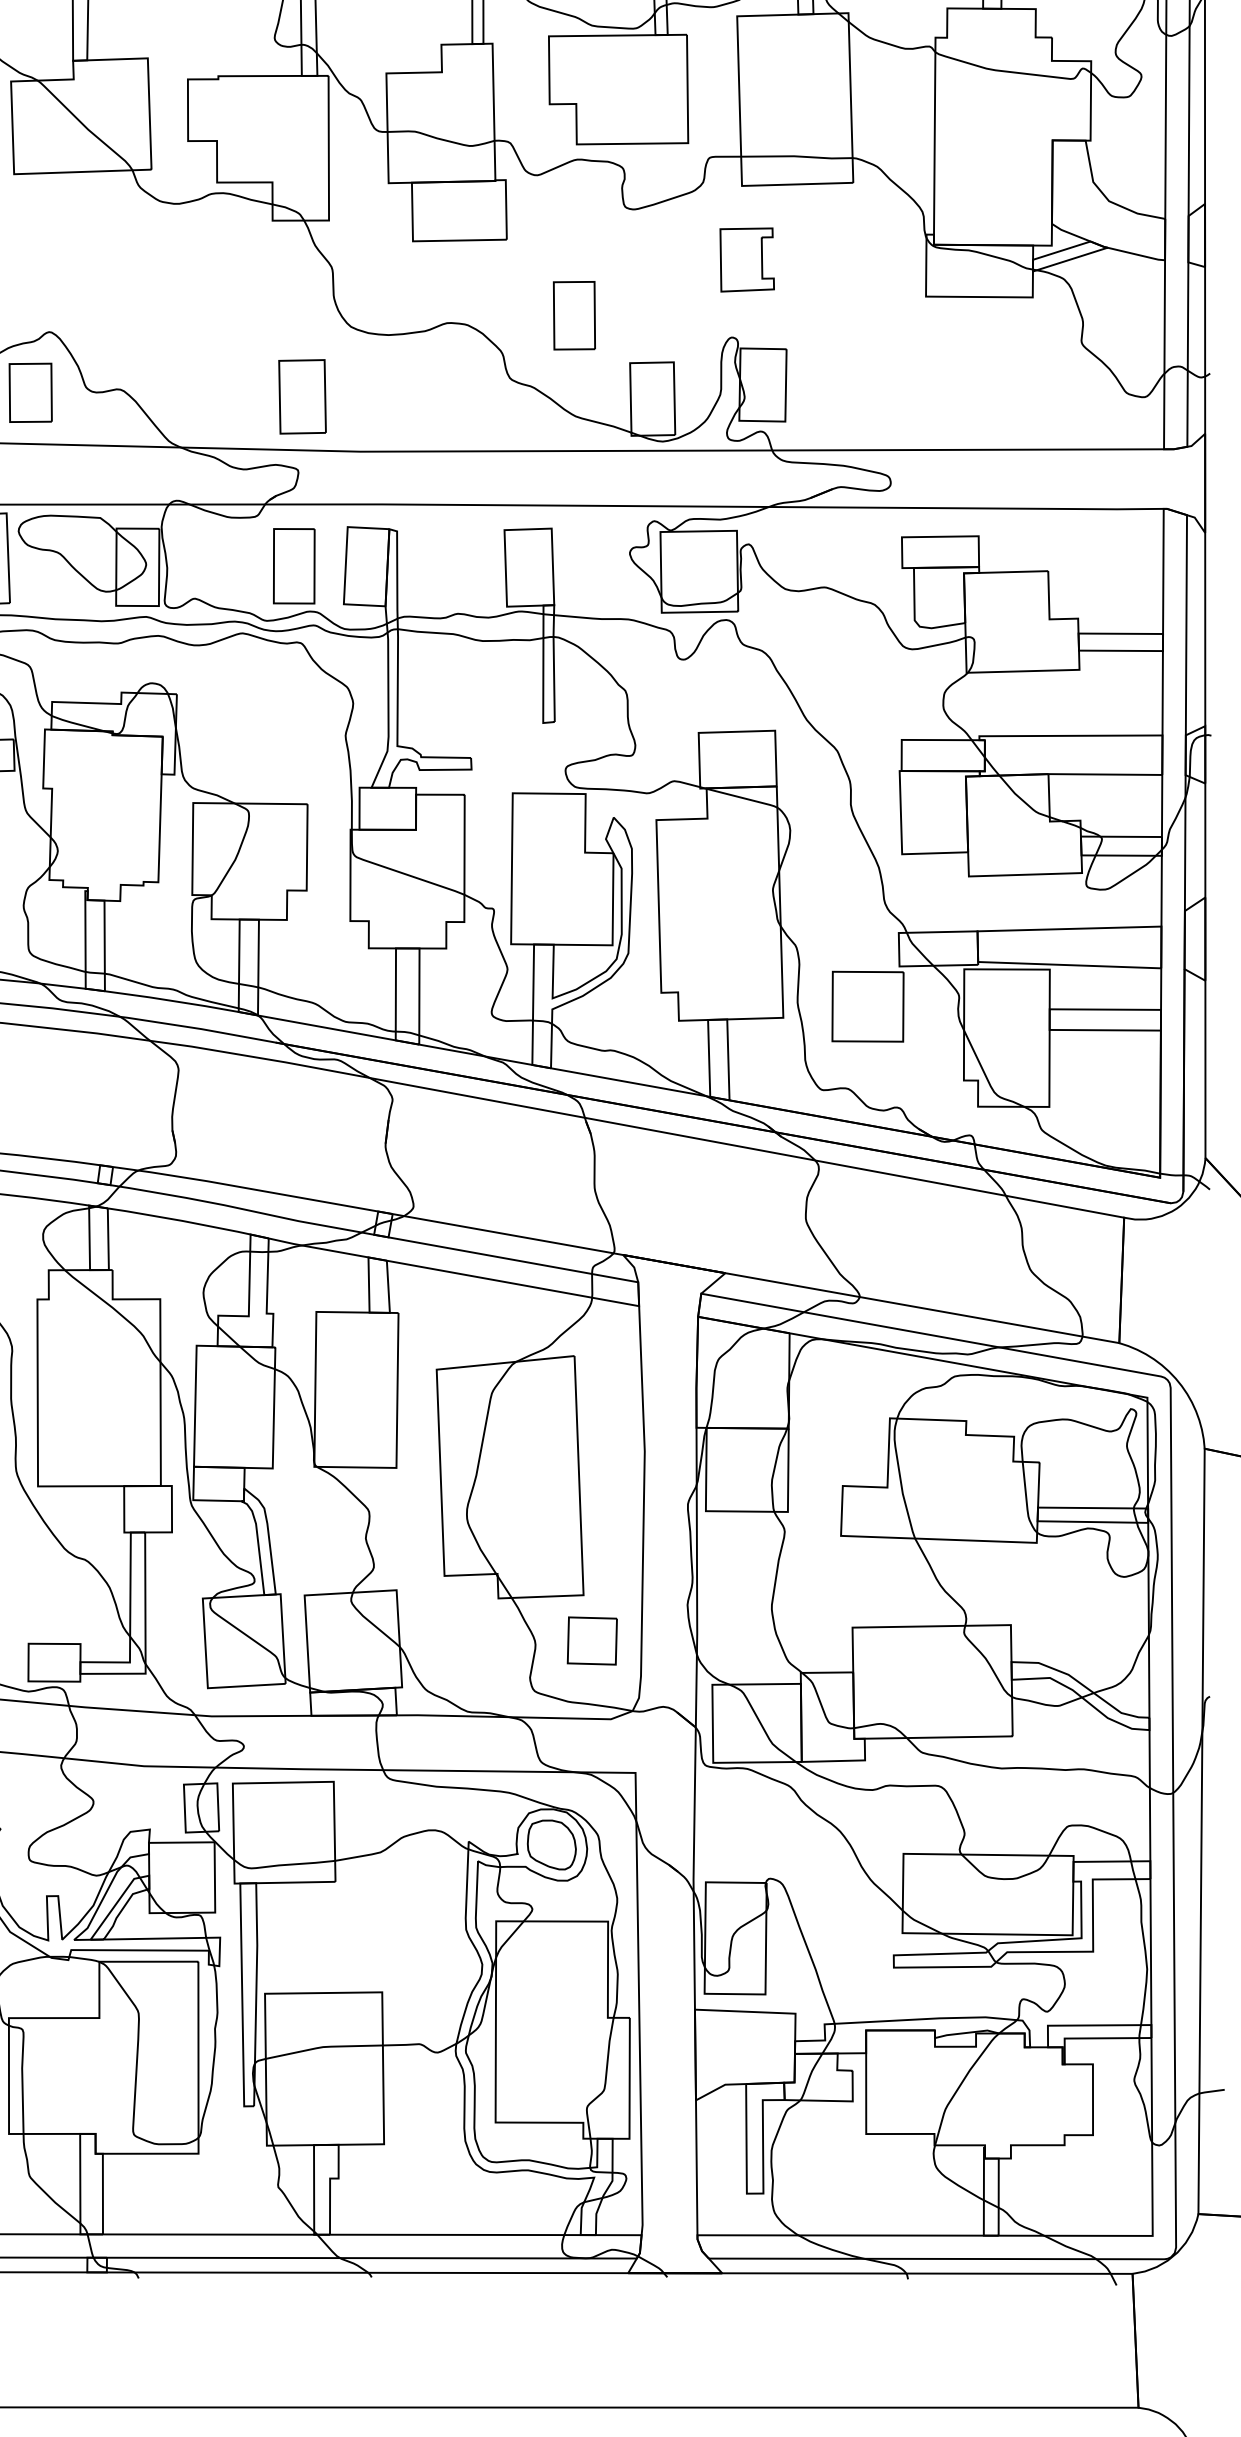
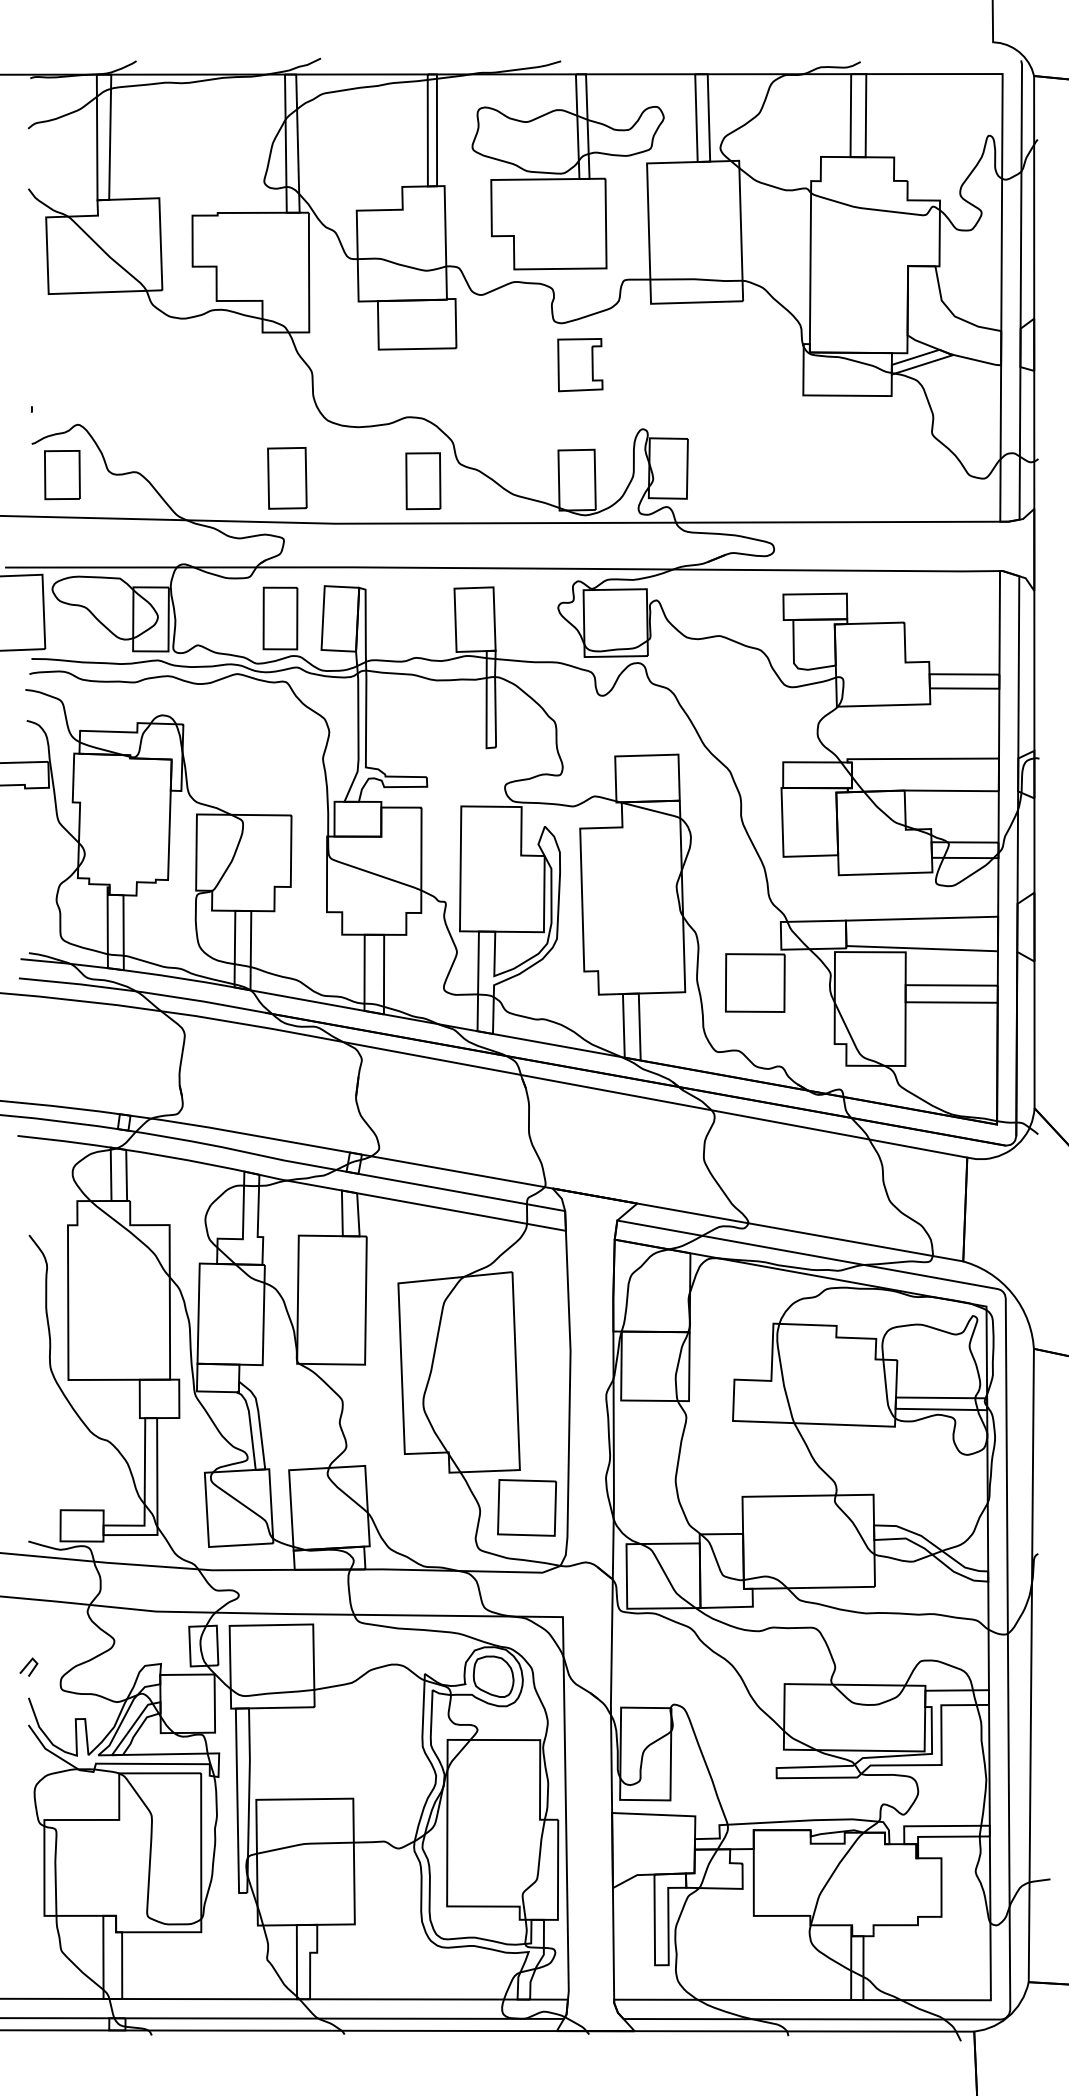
part: (747, 260) -> (580, 365), moved
part: (574, 316) -> (423, 481), moved
part: (592, 1640) -> (527, 1507), size x1.43

